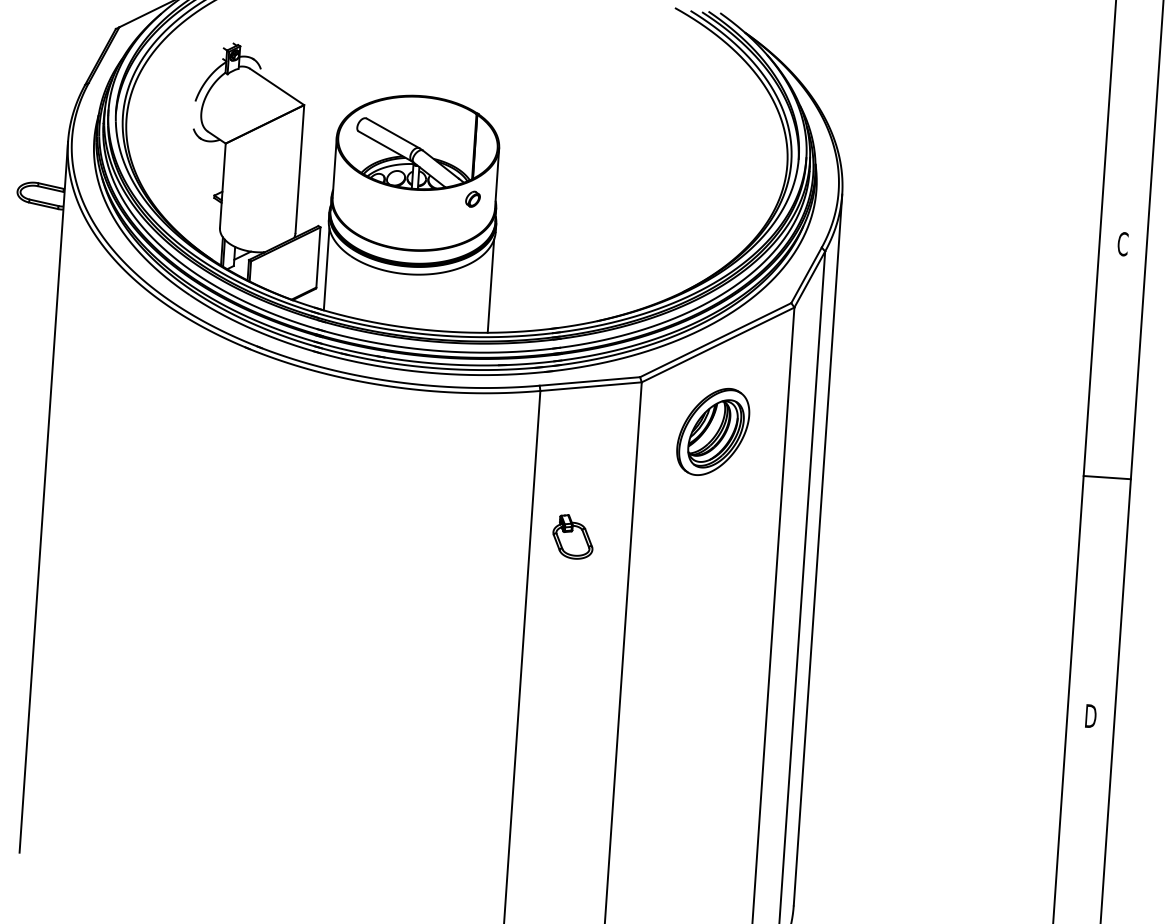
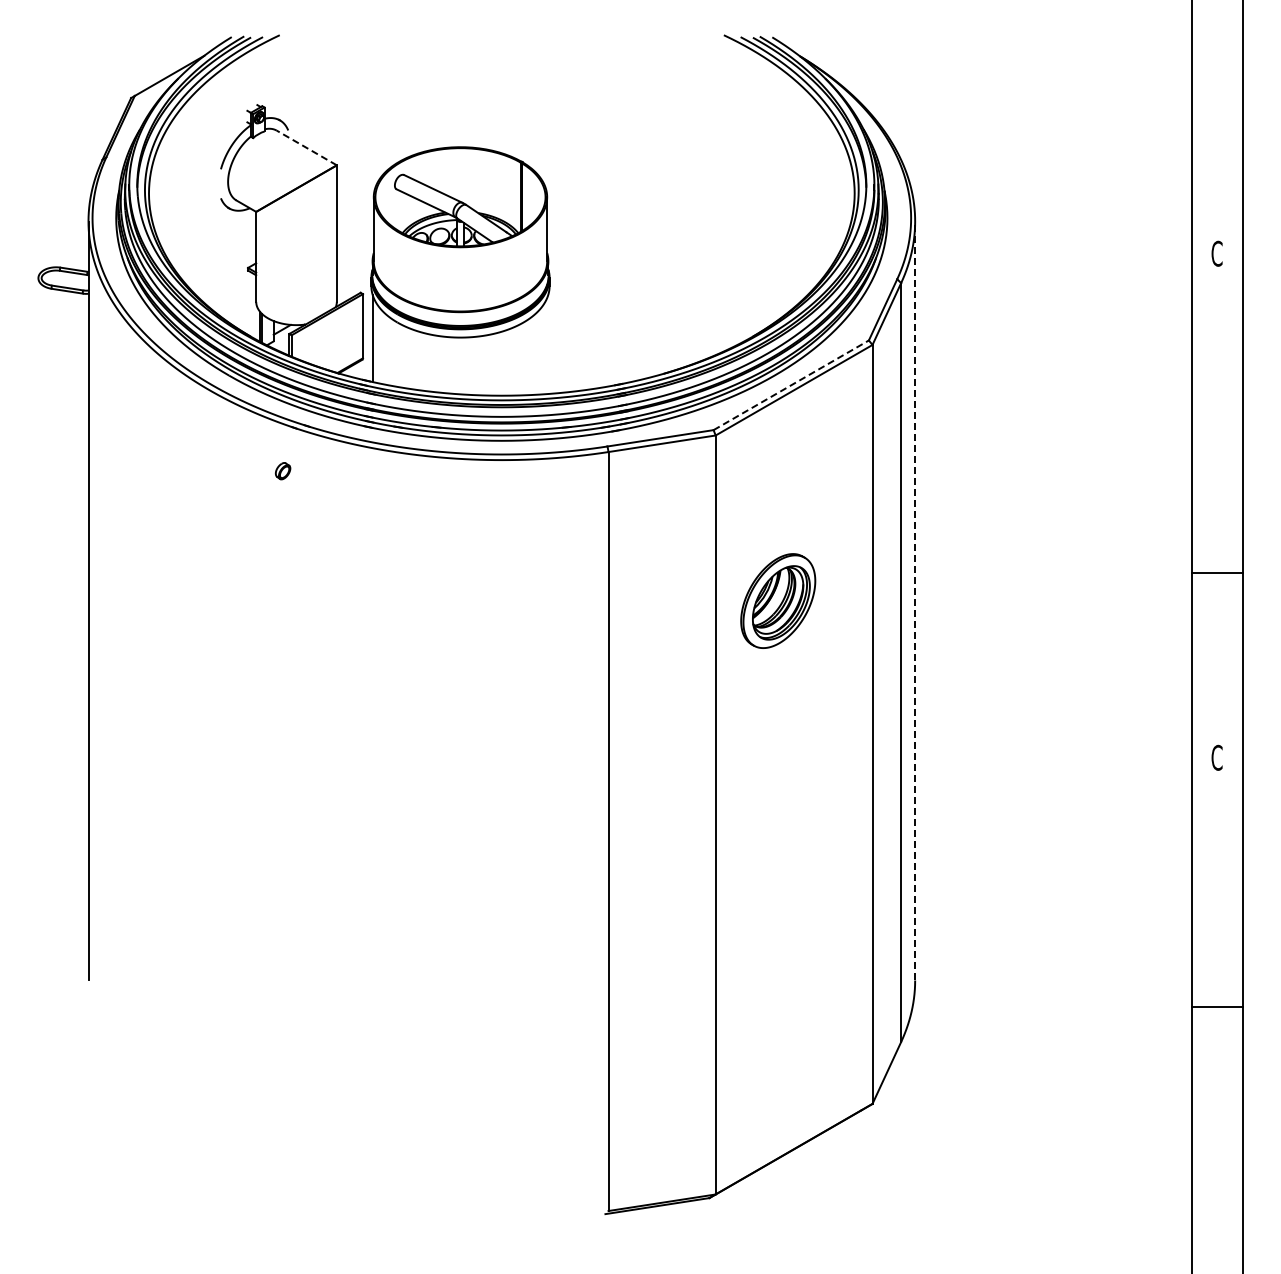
line: (276, 86) -> (306, 147), solid -> dashed
part: (473, 199) -> (283, 471), moved
line: (490, 286) -> (548, 344), removed
line: (715, 340) -> (791, 385), solid -> dashed
part: (713, 431) -> (778, 600), moved
line: (1107, 478) -> (1217, 573), moved
part: (572, 536) -> (653, 604), removed
line: (818, 549) -> (915, 600), solid -> dashed
text: (1091, 715) -> (1217, 757), D -> C

